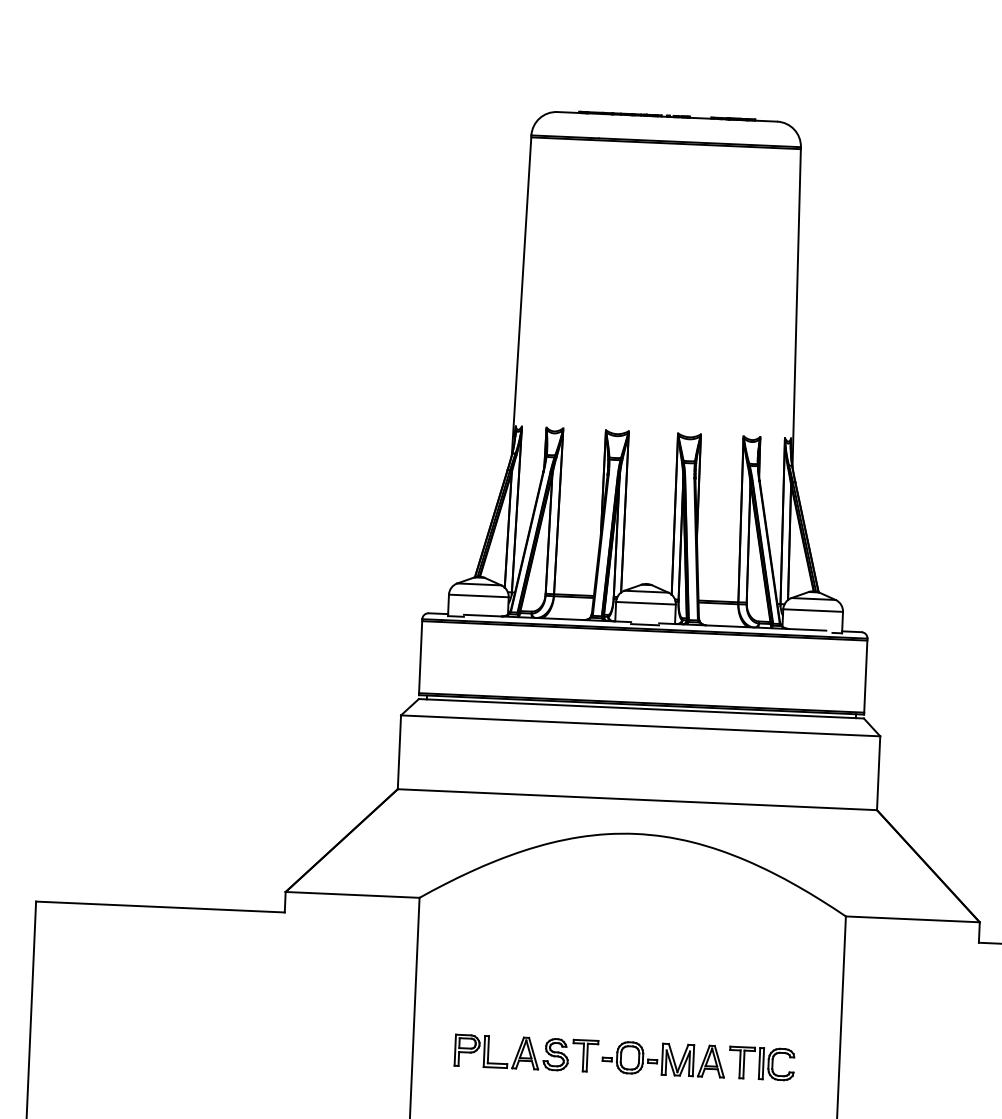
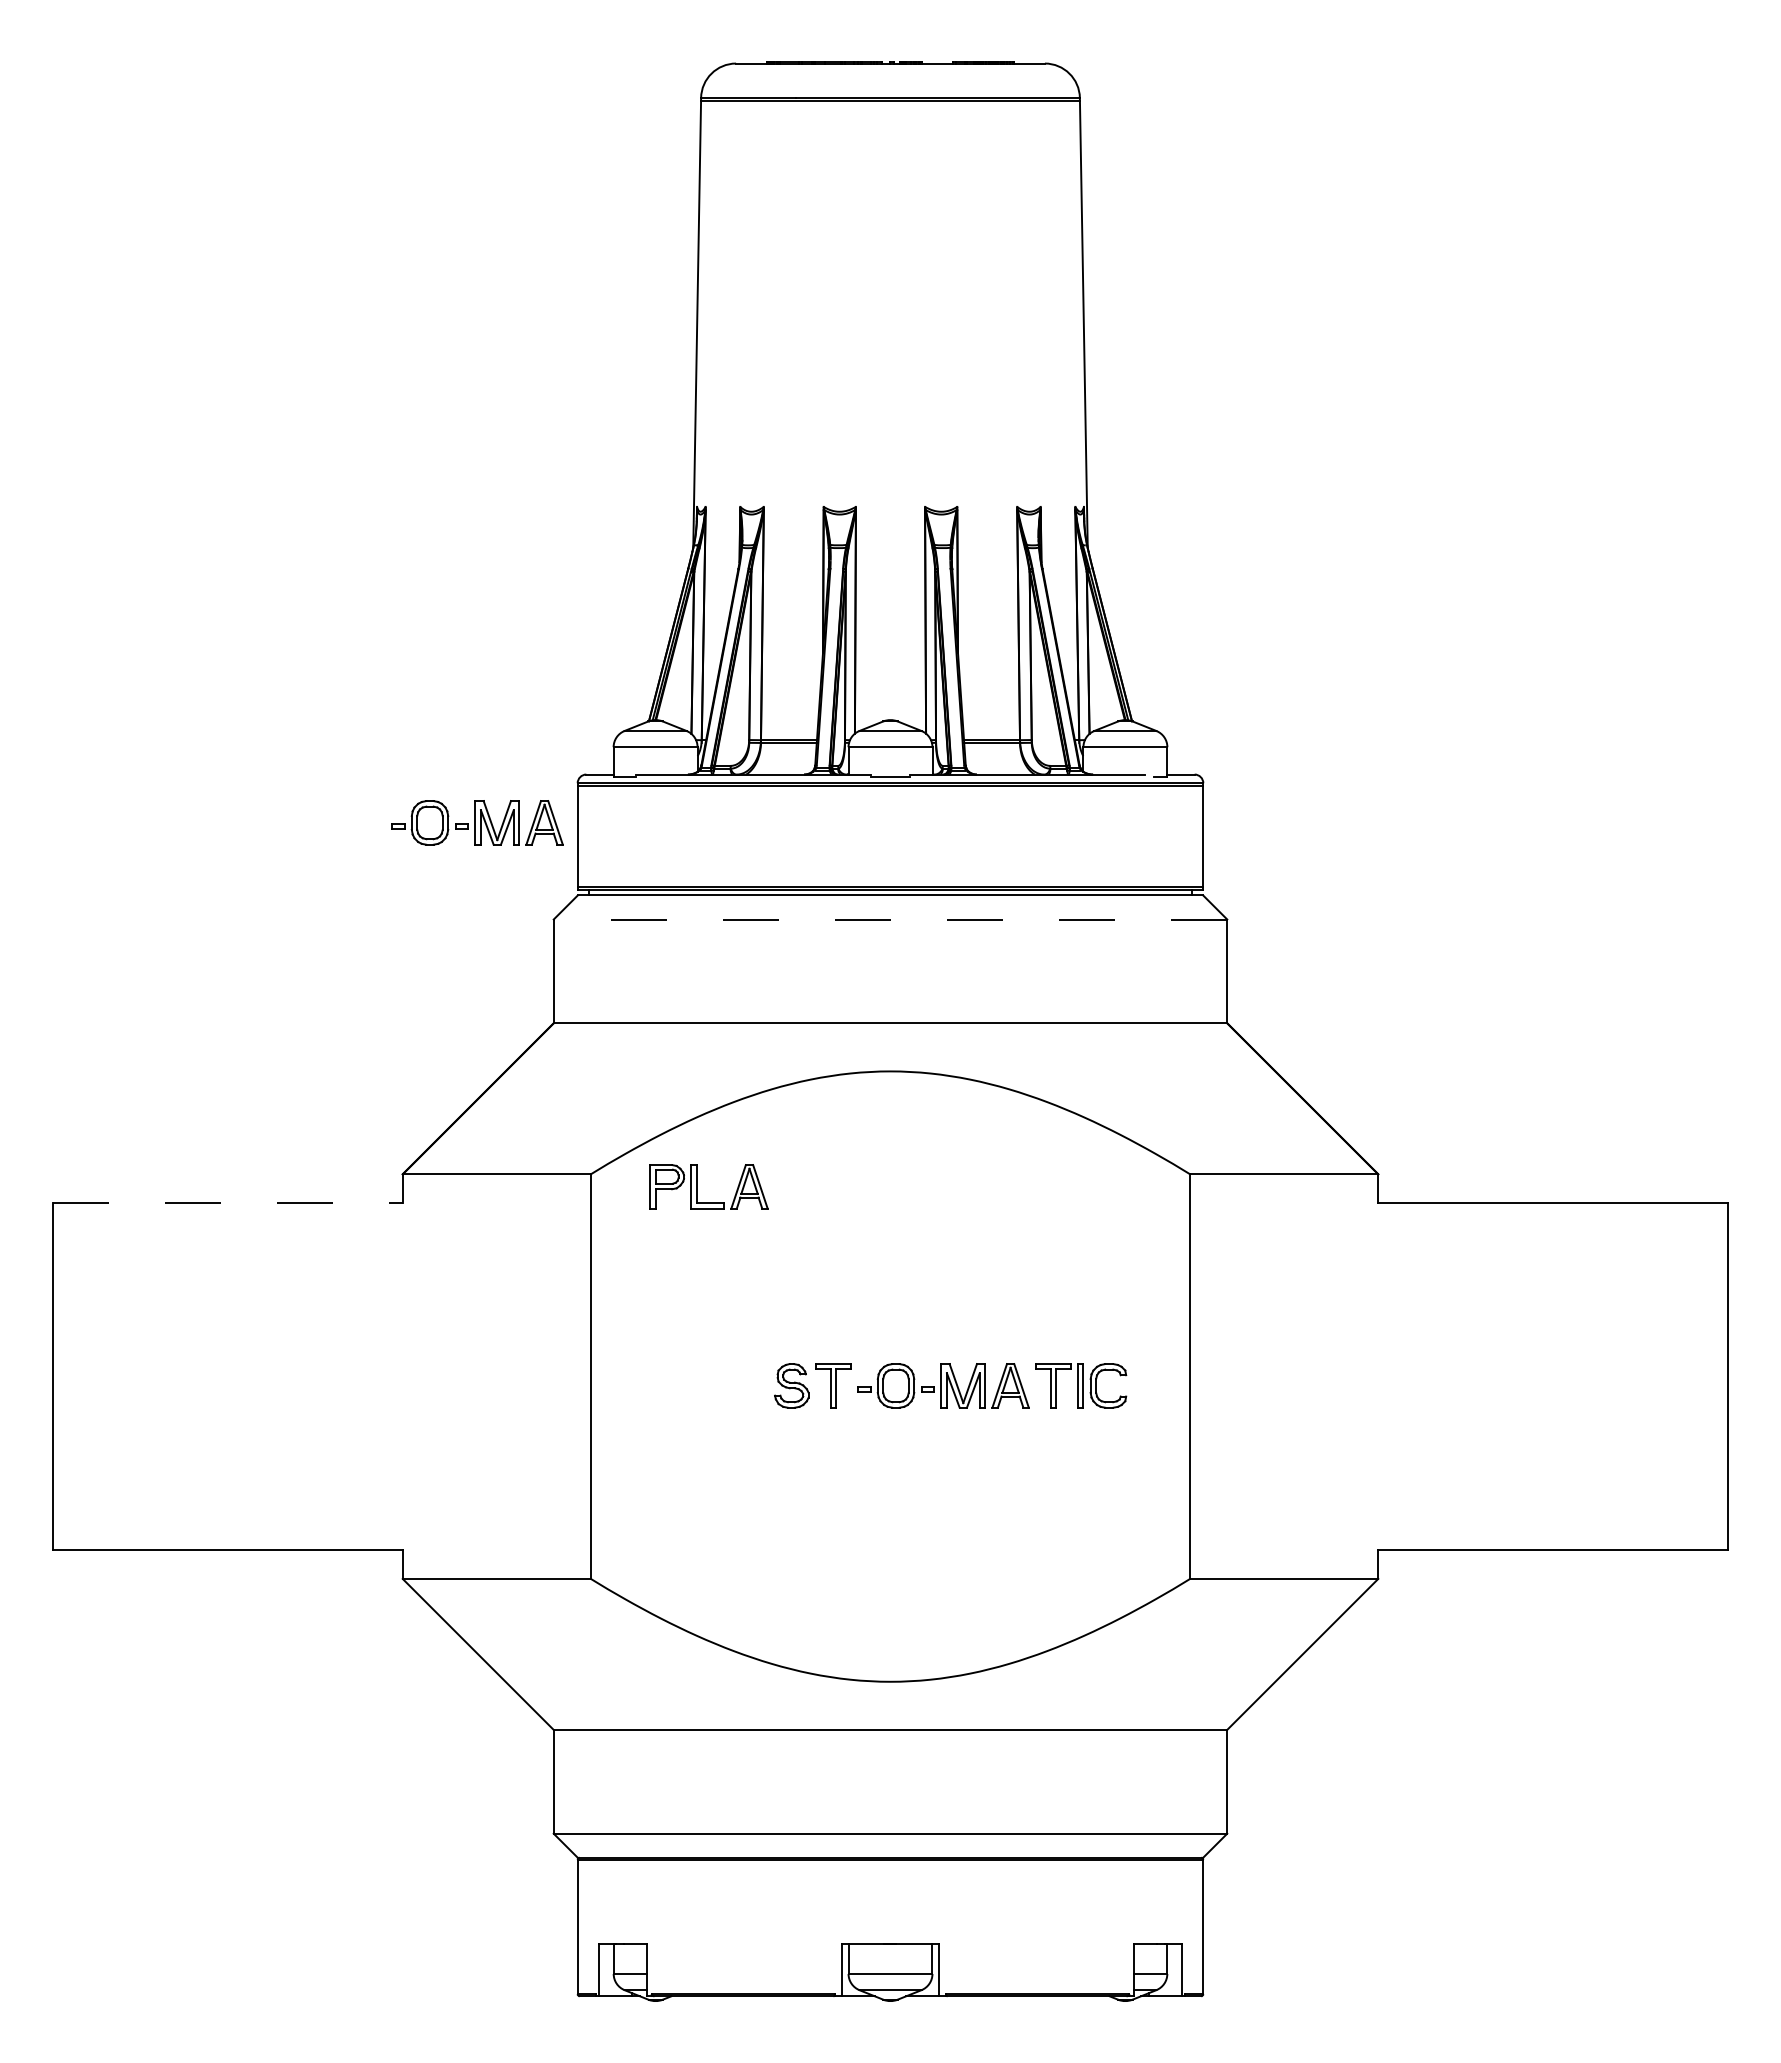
part: (349, 644) -> (477, 822), added
line: (640, 725) -> (890, 919), solid -> dashed
line: (160, 907) -> (227, 1203), solid -> dashed
part: (488, 1051) -> (697, 1186), moved

